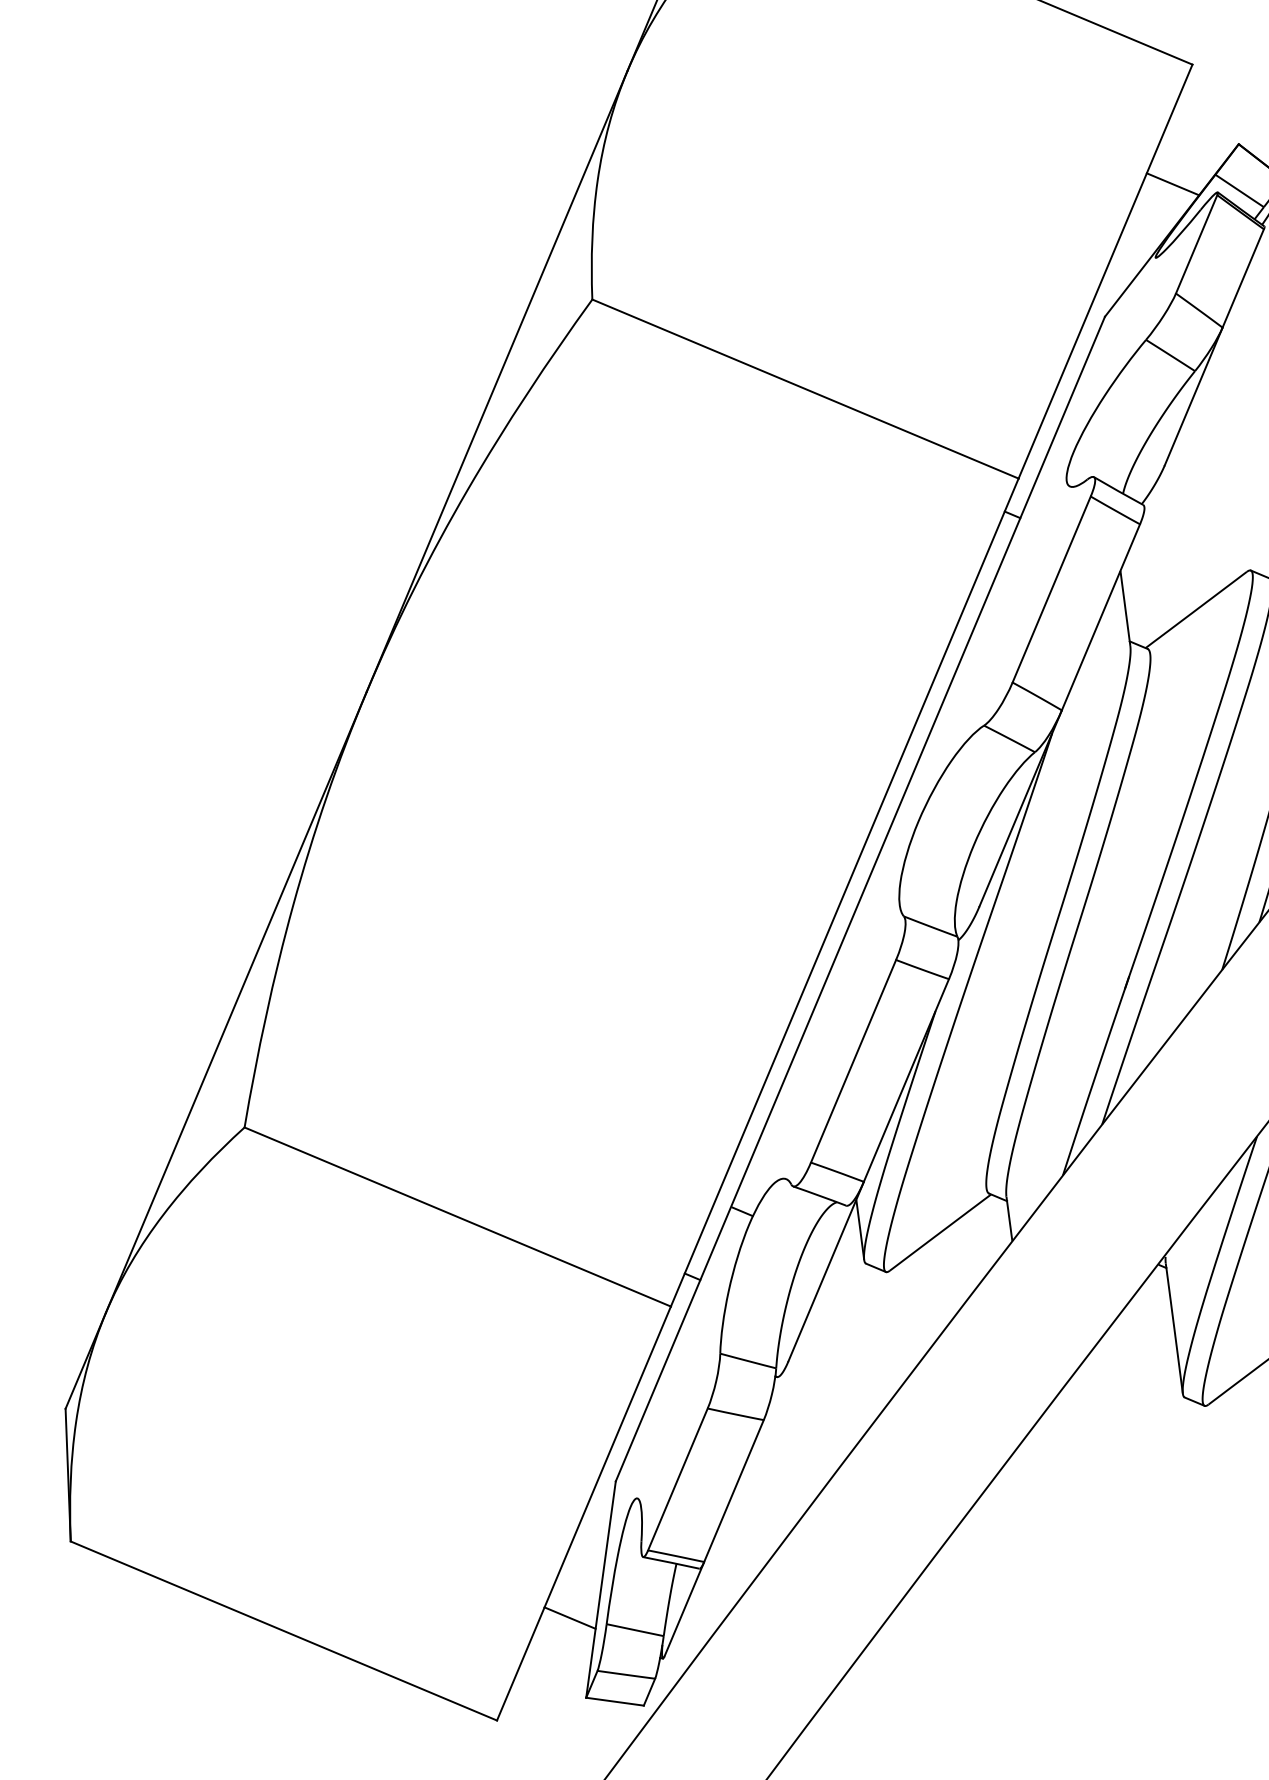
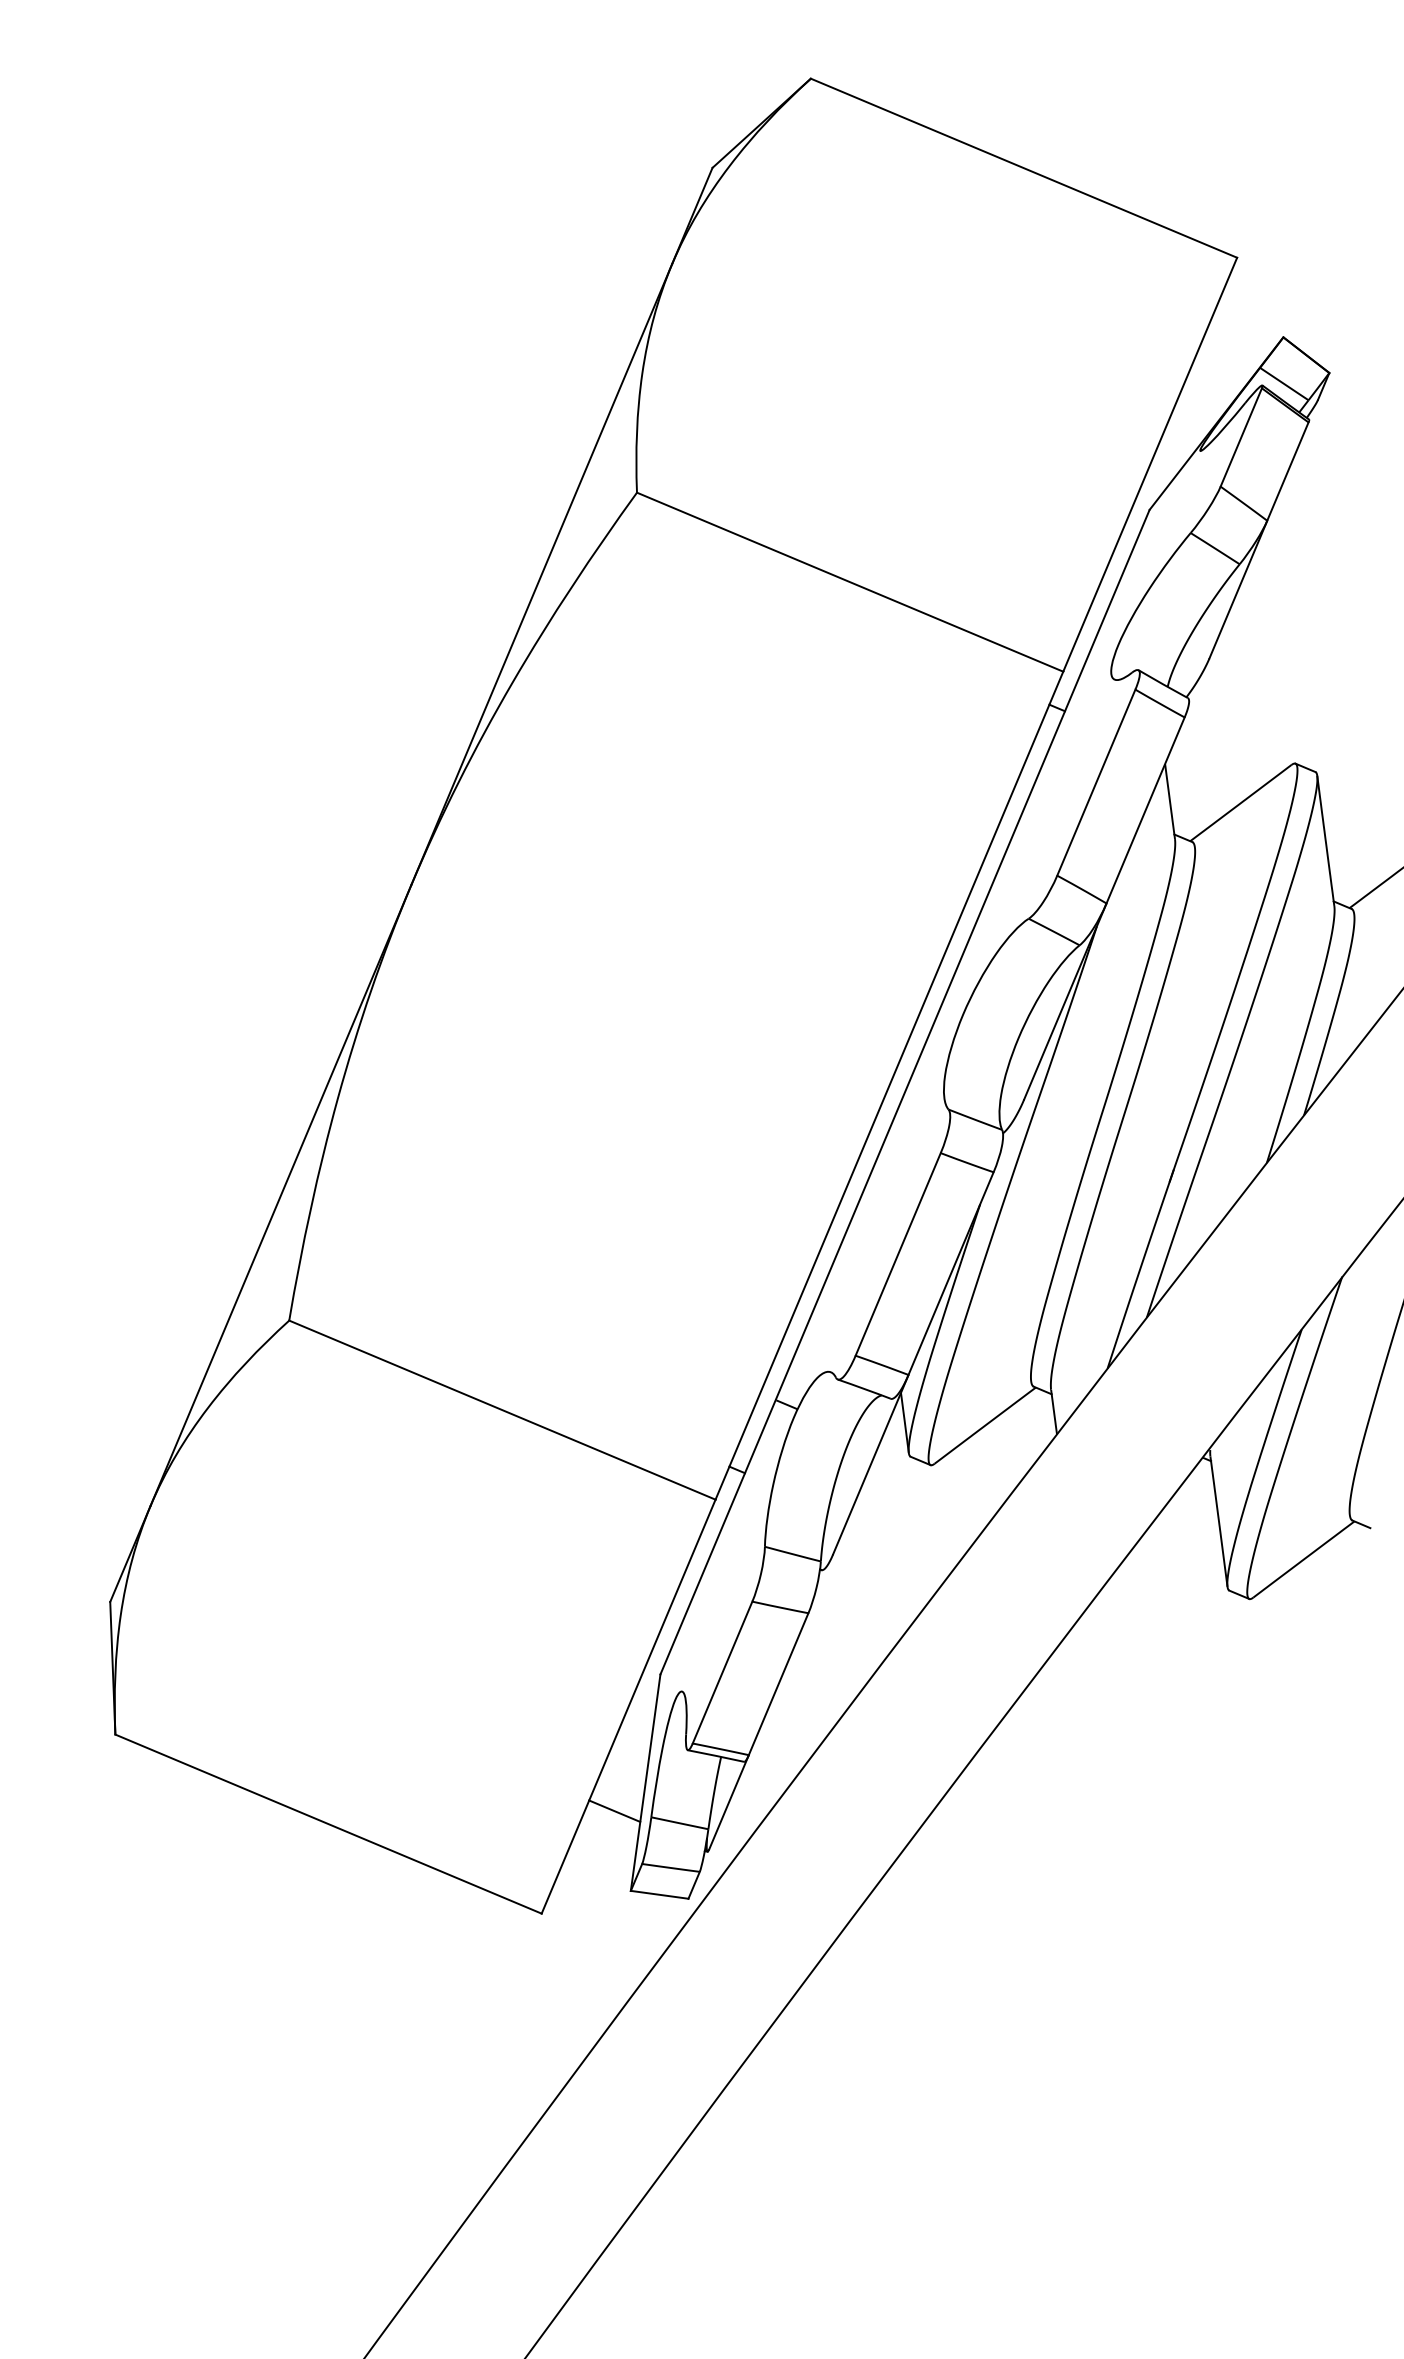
line: (1172, 184) -> (1217, 377), removed

